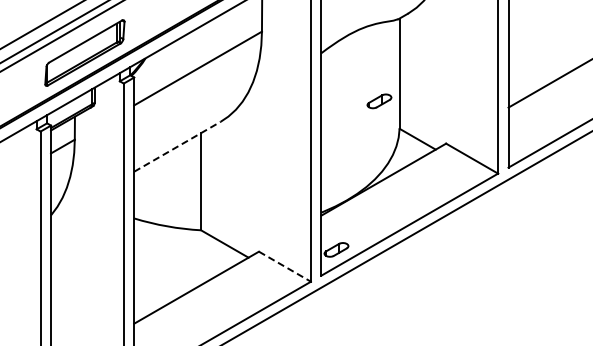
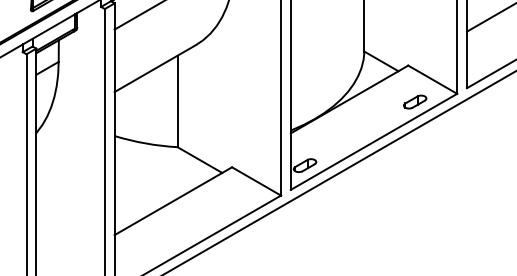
part: (379, 101) -> (415, 102), moved
line: (177, 146) -> (155, 68), dashed -> solid
line: (285, 266) -> (257, 181), dashed -> solid

